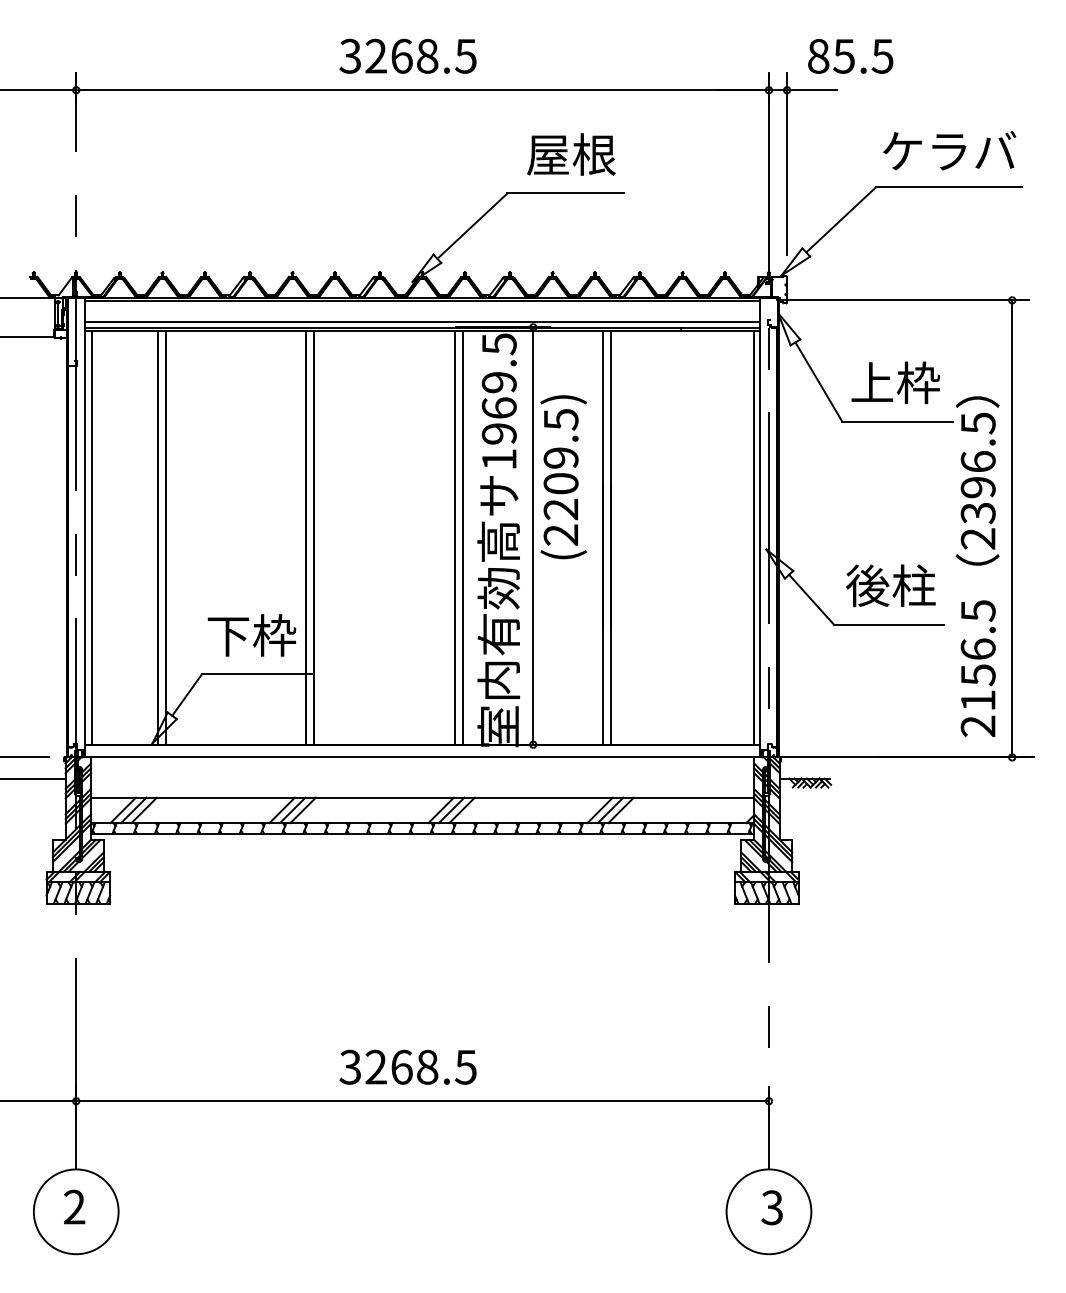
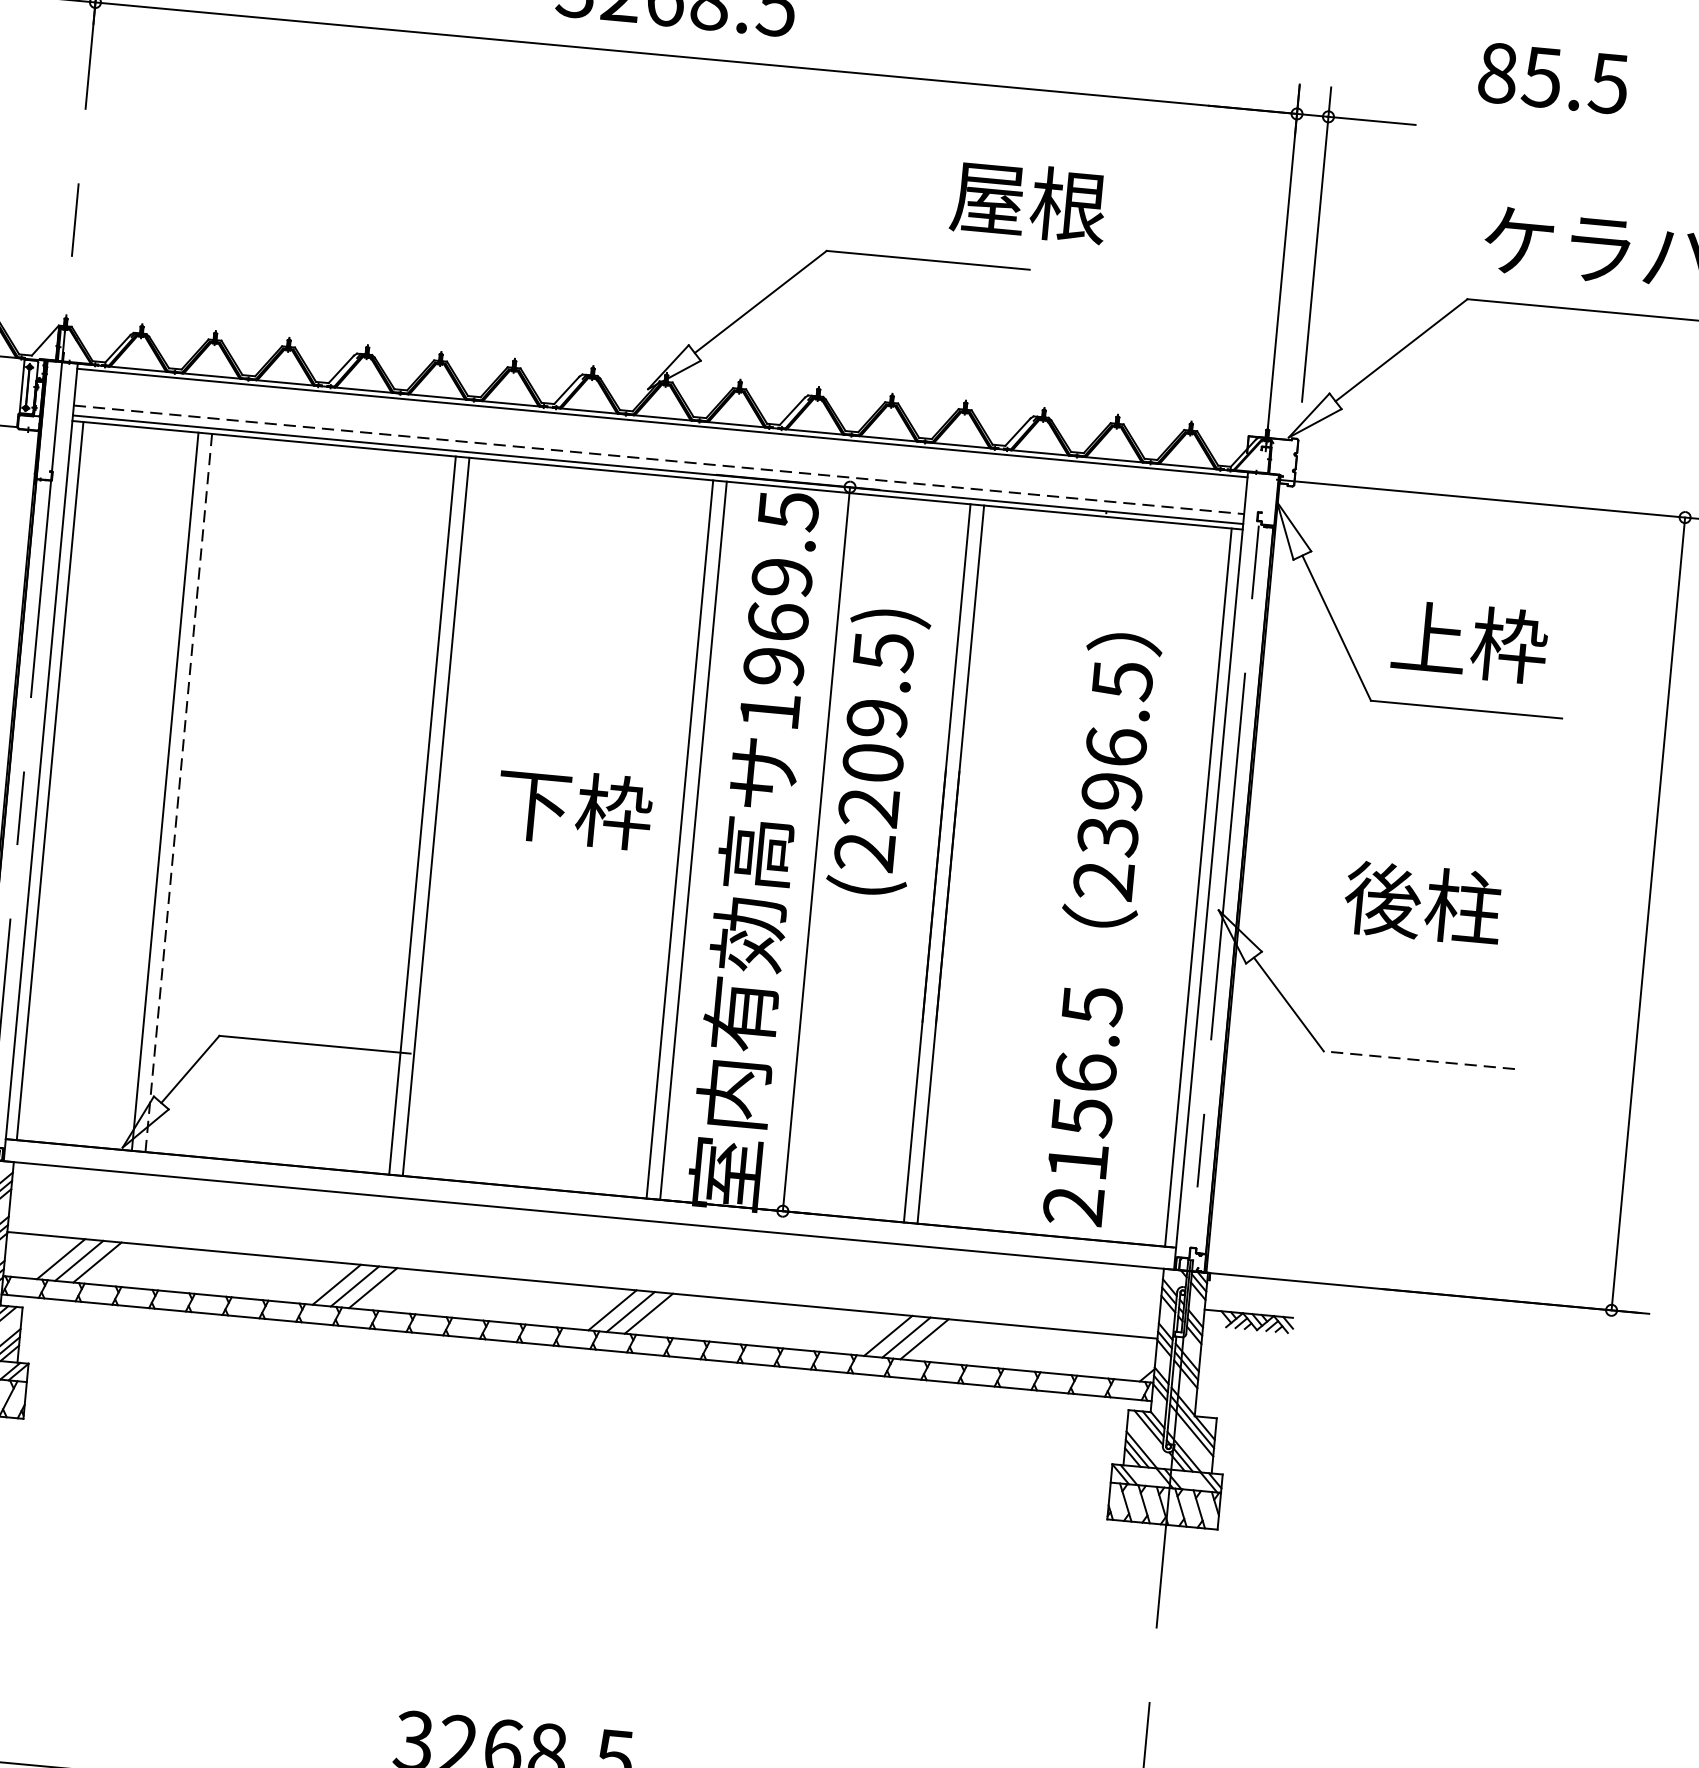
text: (850, 56) -> (1553, 78), moved
text: (571, 154) -> (1029, 201), moved
line: (423, 321) -> (660, 459), solid -> dashed
line: (165, 538) -> (178, 794), solid -> dashed
text: (977, 566) -> (1098, 928), moved
text: (890, 585) -> (1422, 902), moved
line: (888, 624) -> (1418, 1059), solid -> dashed
text: (251, 635) -> (573, 808), moved

